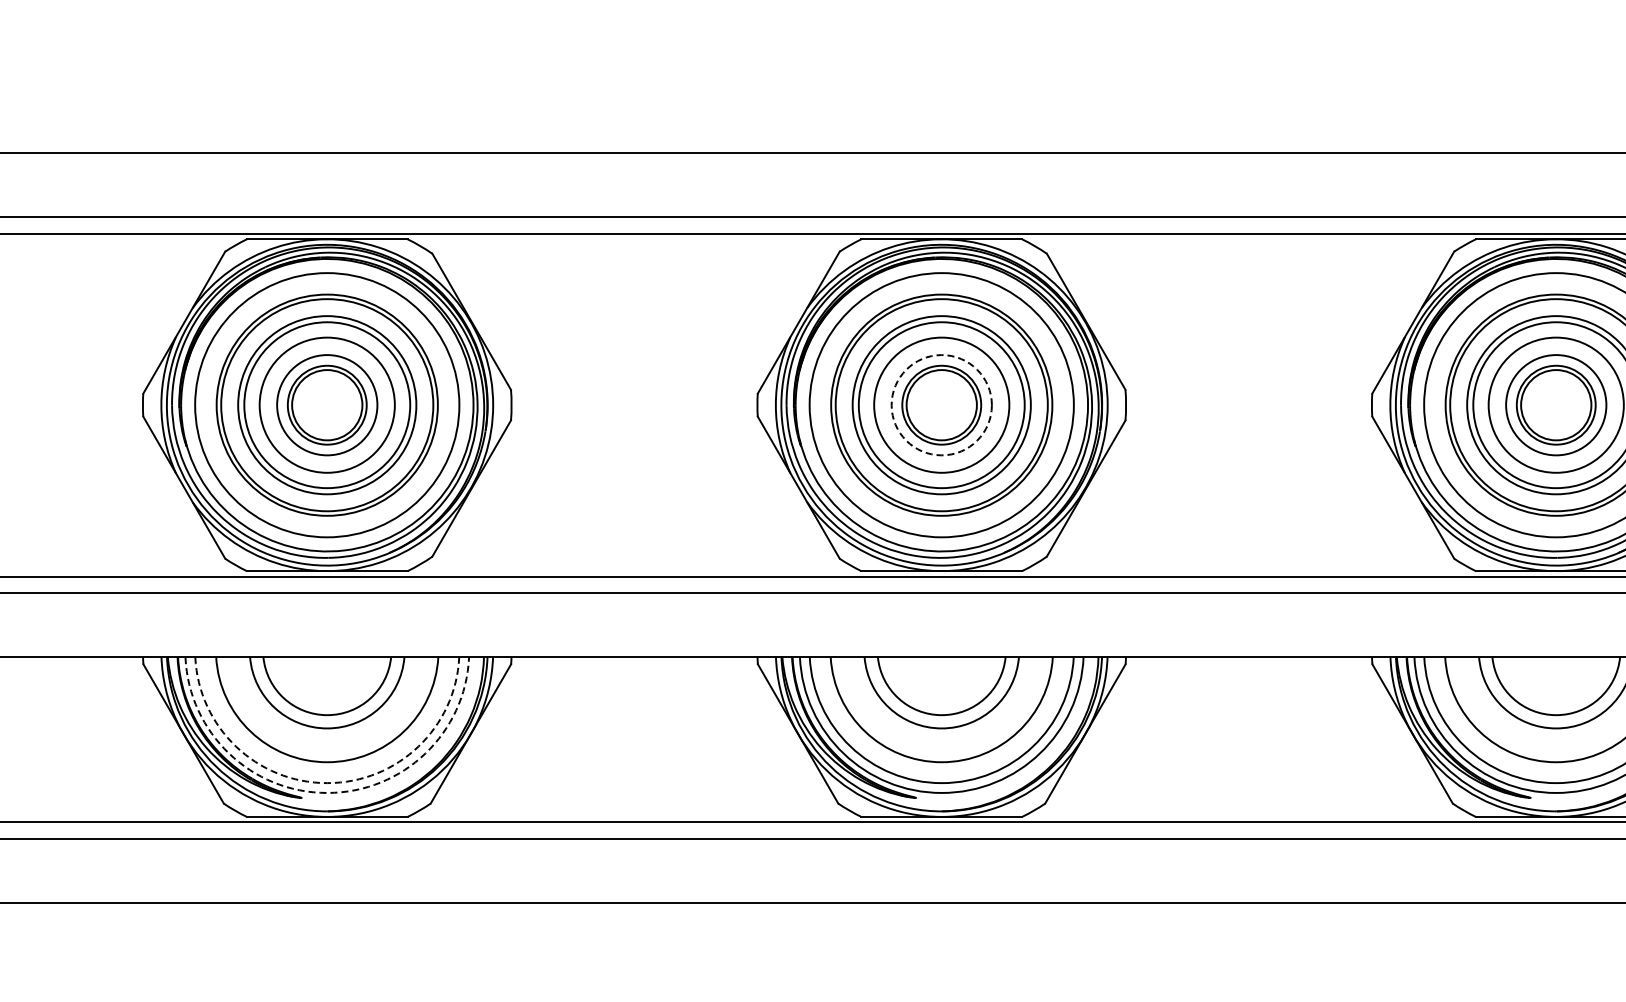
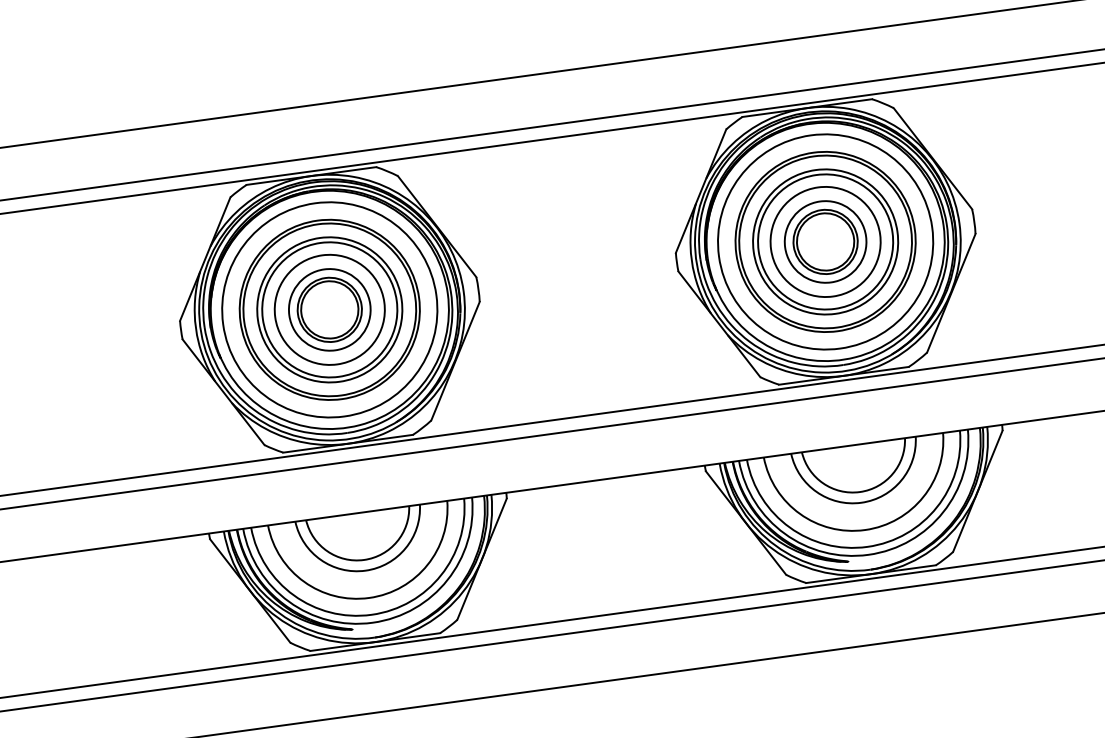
circle: (941, 405) -> (825, 242), dashed -> solid
arc: (327, 783) -> (371, 615), dashed -> solid
arc: (327, 792) -> (372, 622), dashed -> solid

